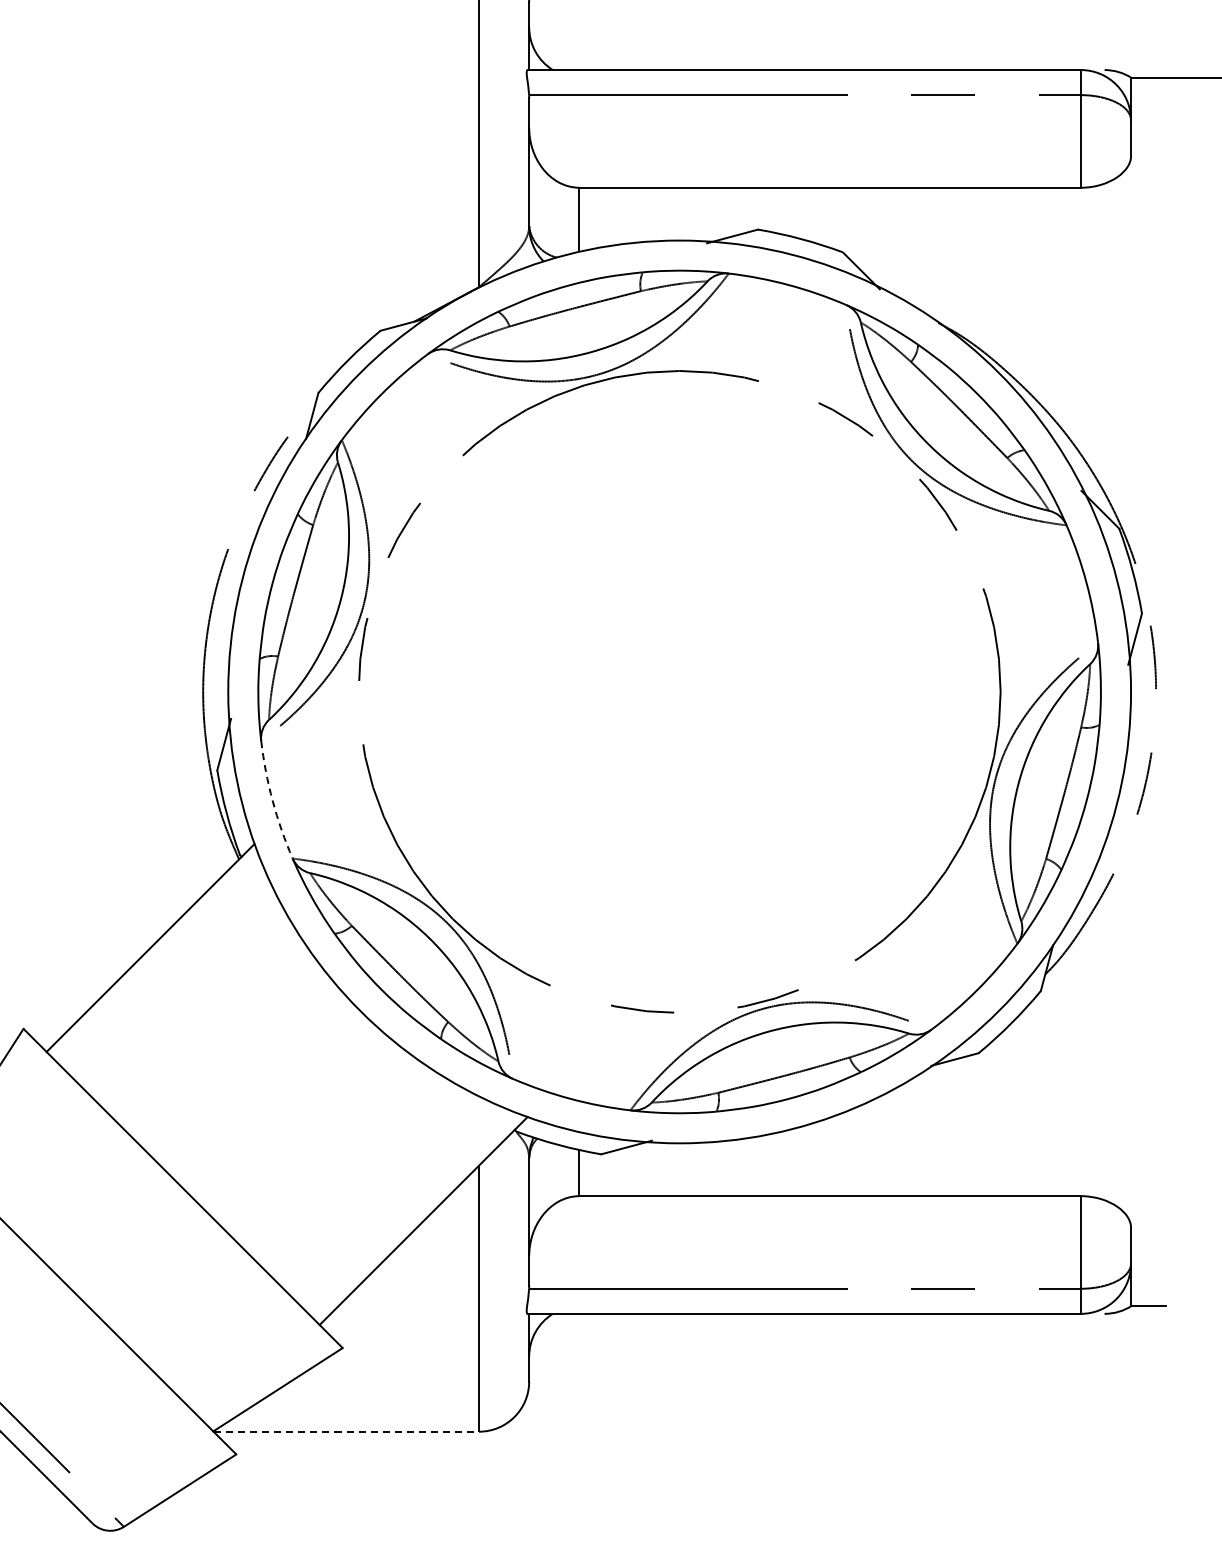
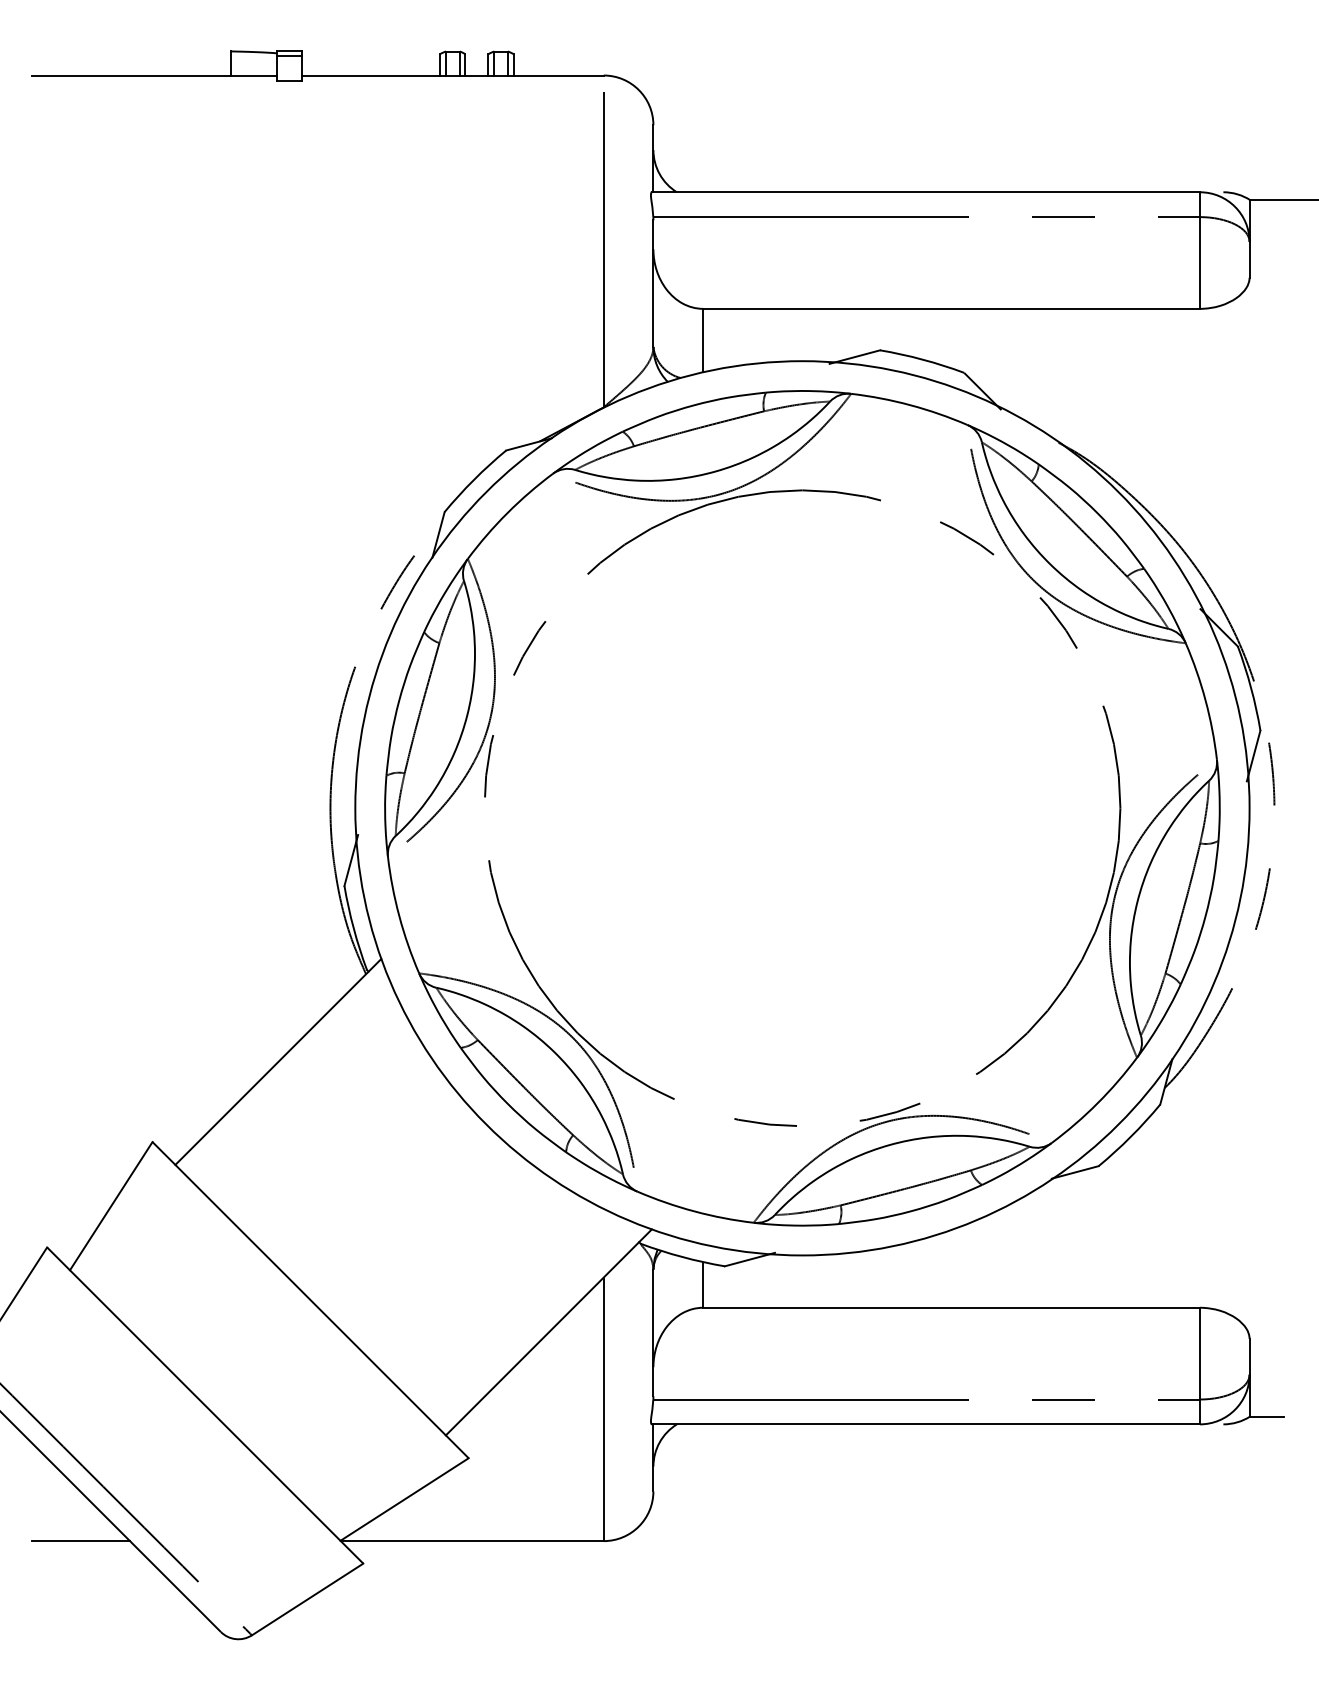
arc: (272, 801) -> (399, 916), dashed -> solid
line: (346, 1432) -> (472, 1541), dashed -> solid

